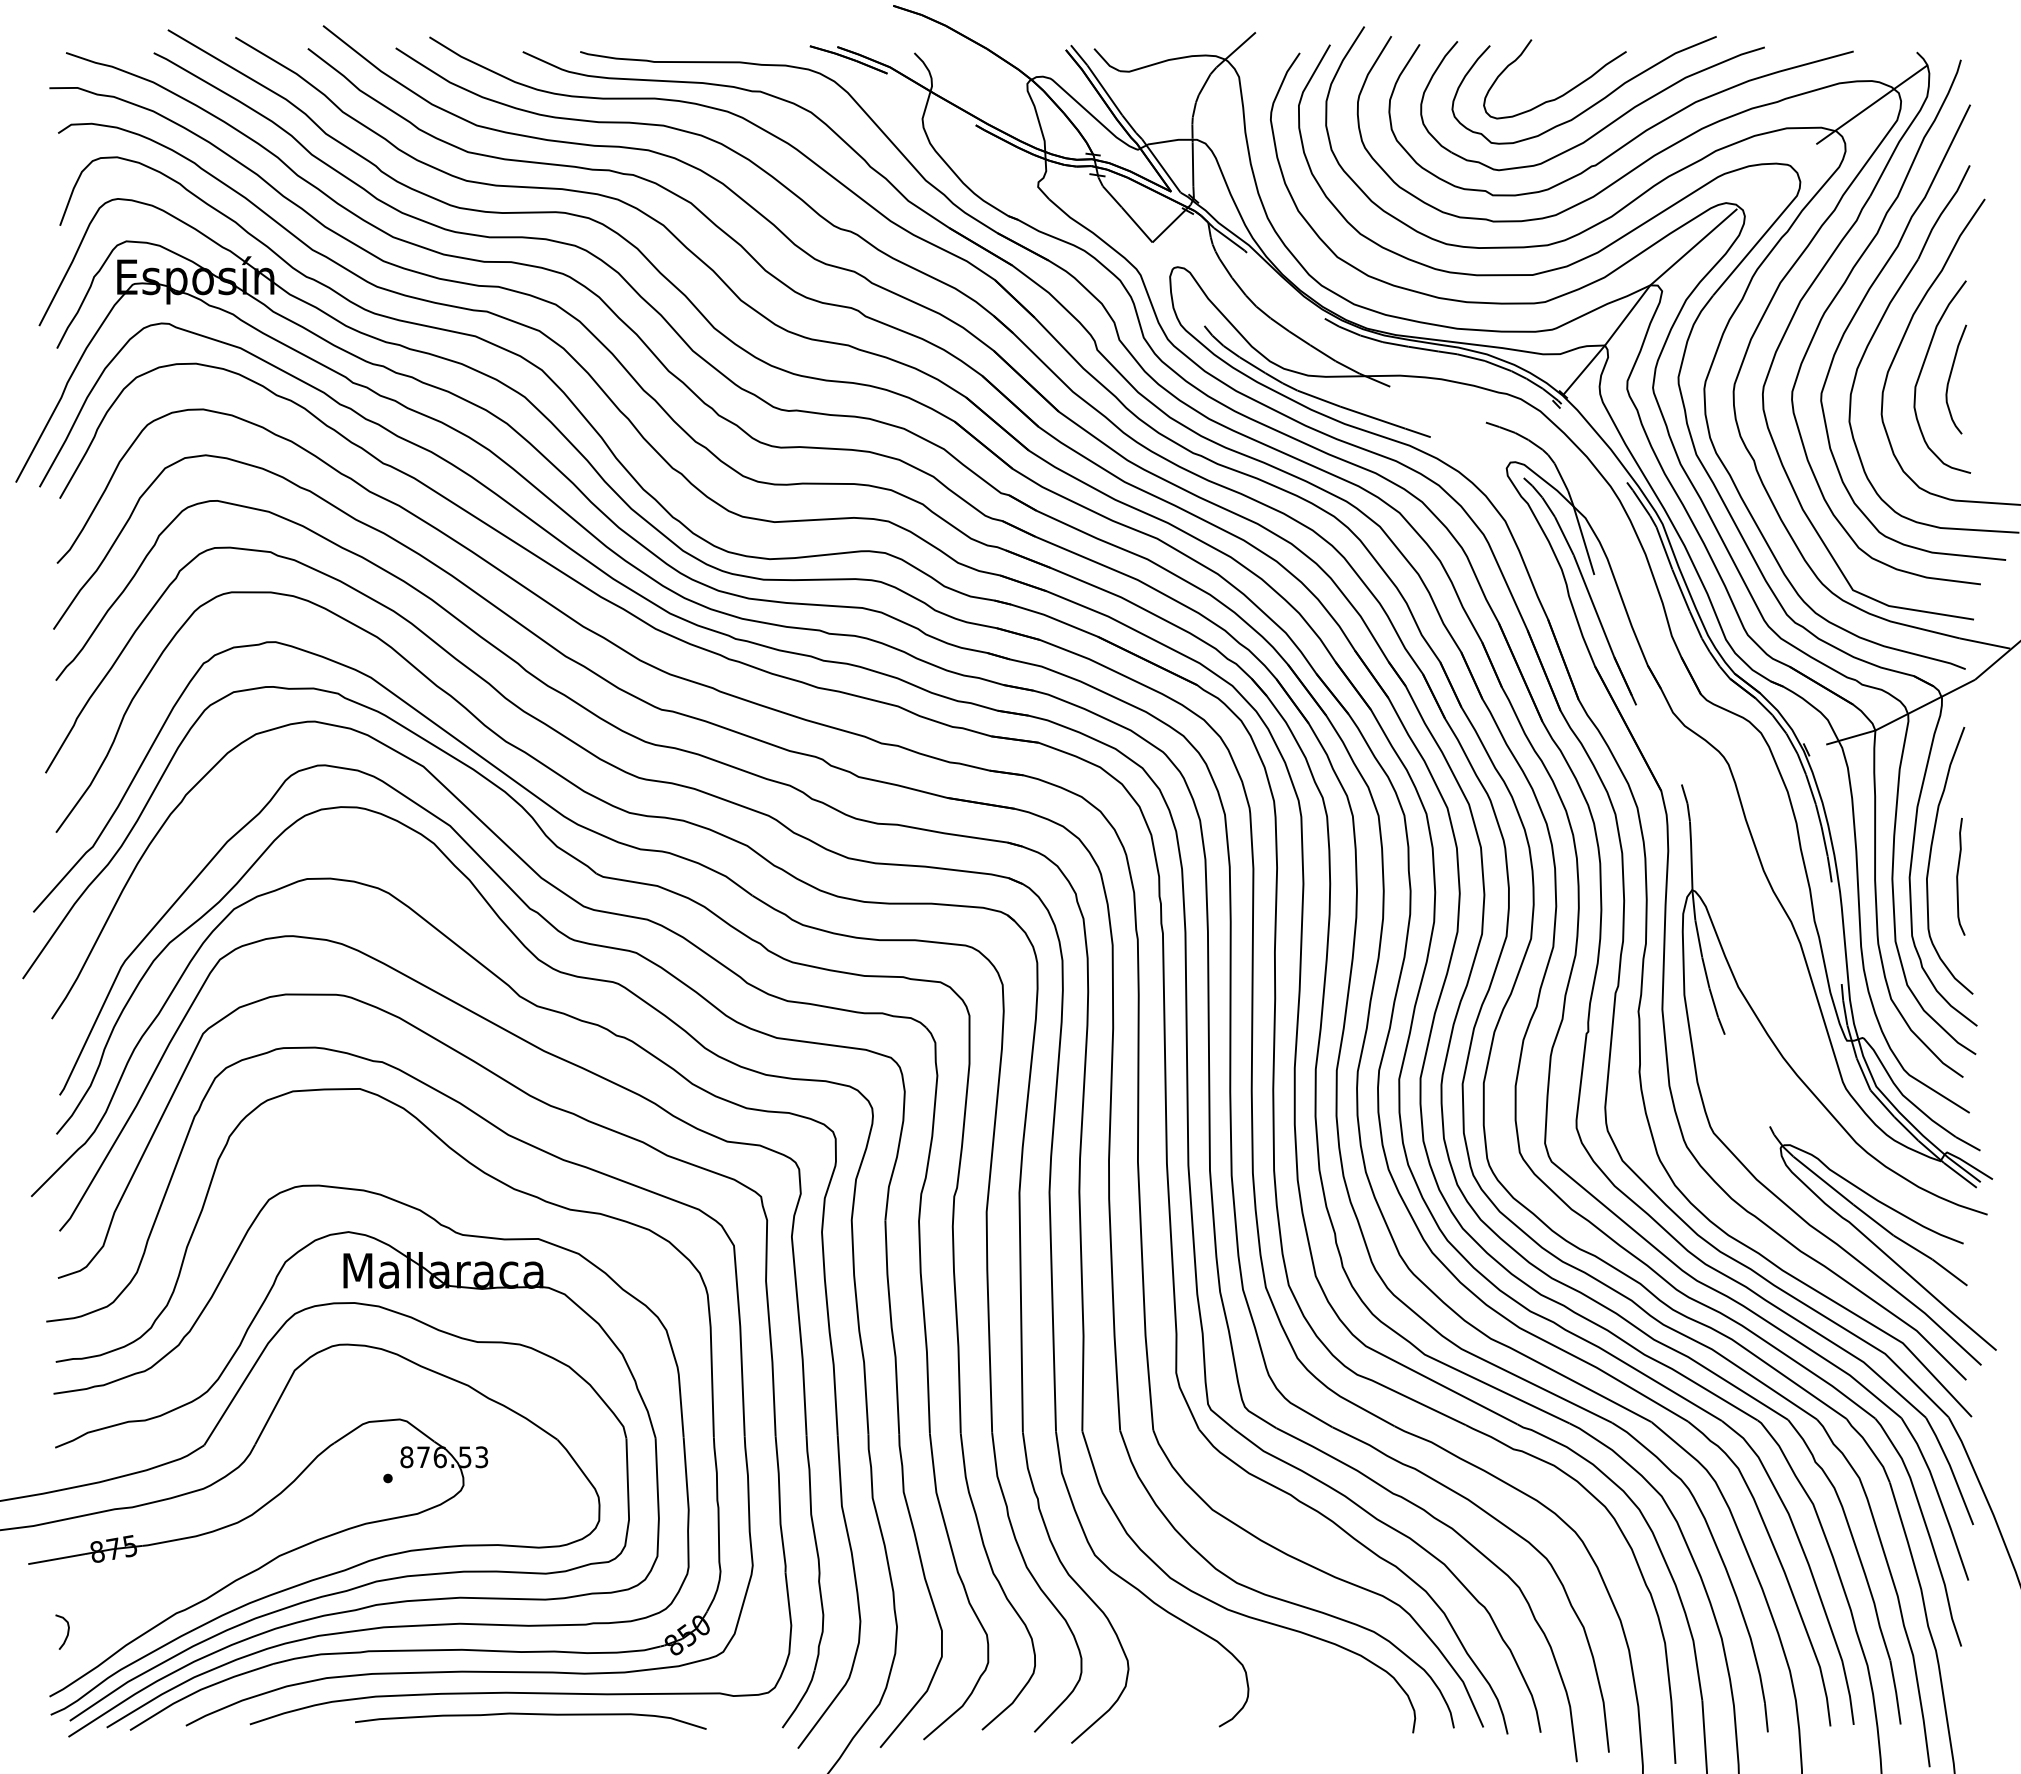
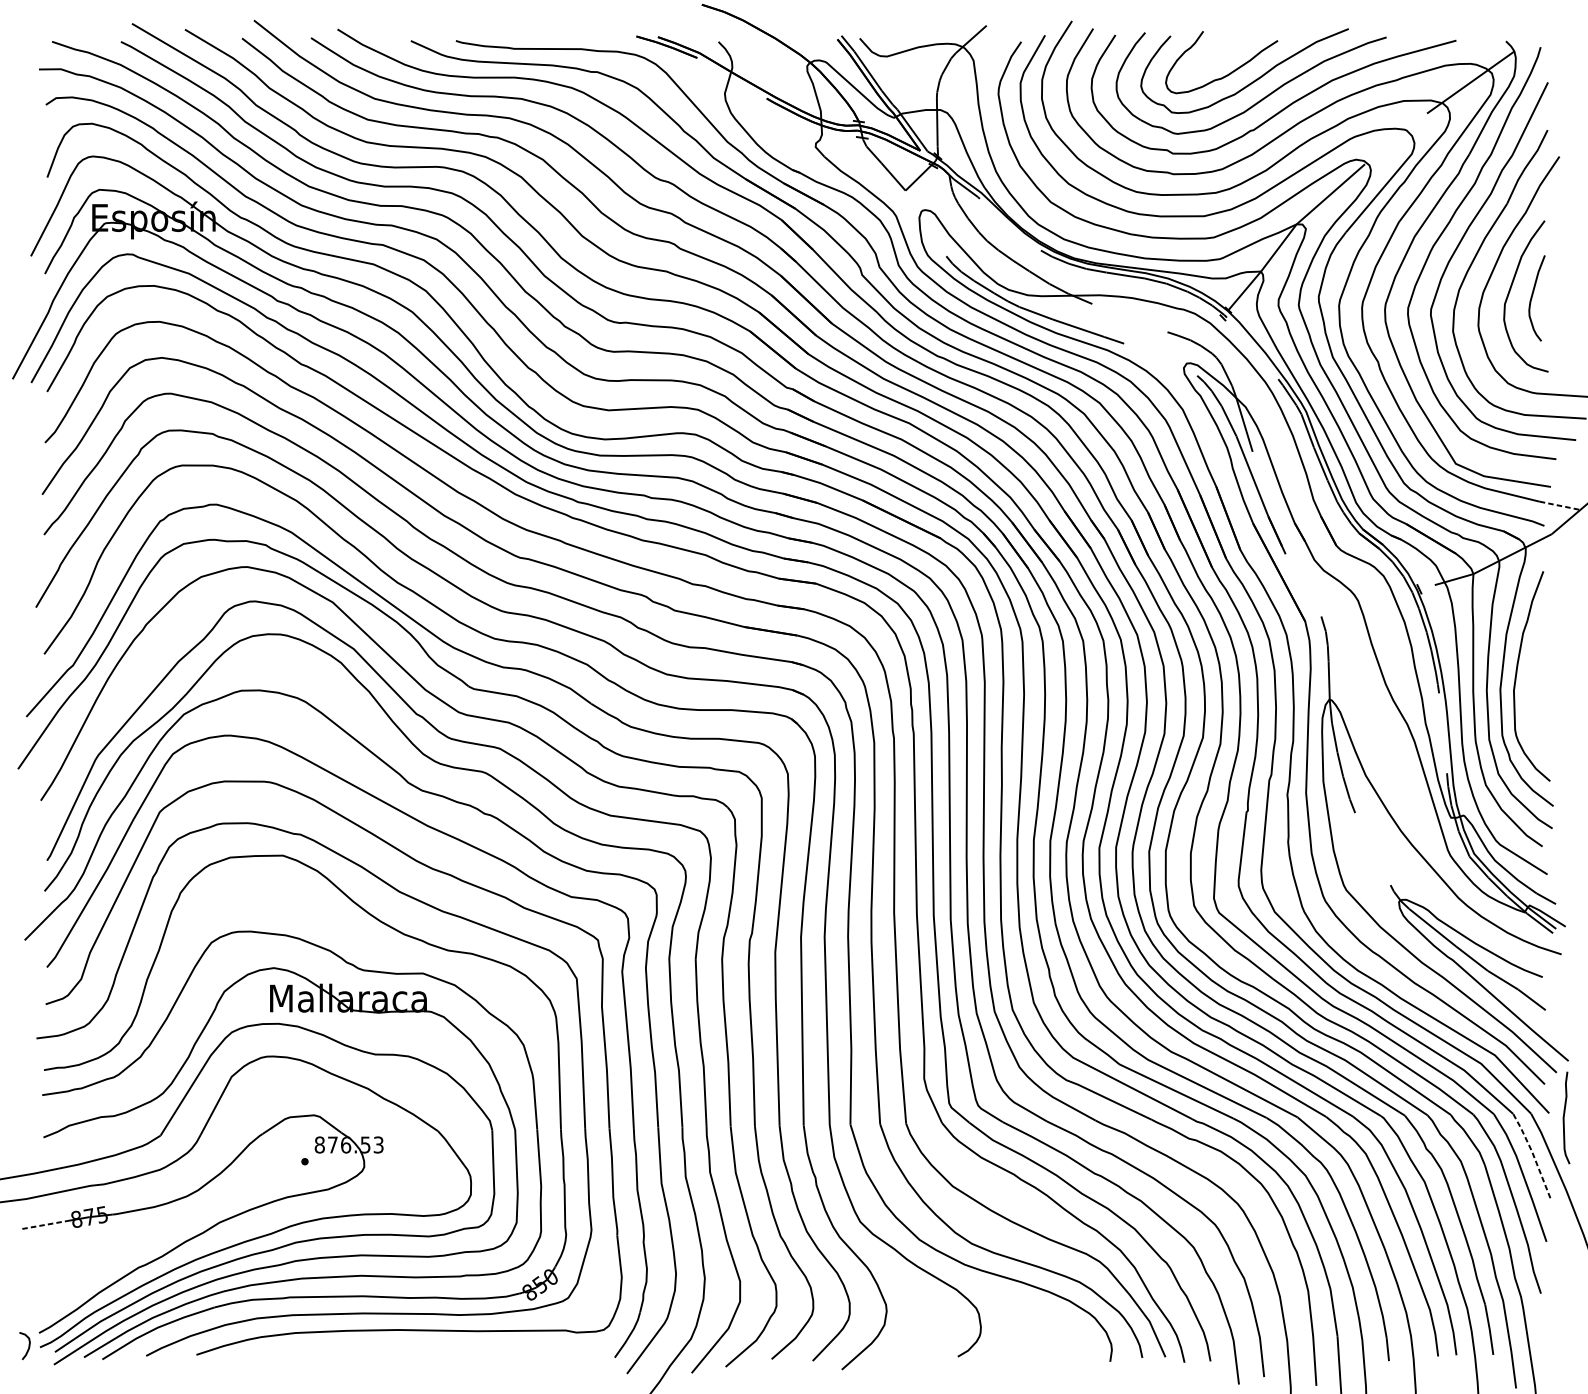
line: (1985, 643) -> (1559, 505), solid -> dashed
curve: (1958, 876) -> (1564, 1117), moved
line: (1951, 1468) -> (1533, 1153), solid -> dashed
line: (56, 1559) -> (44, 1225), solid -> dashed
curve: (67, 1631) -> (28, 1345), moved
curve: (530, 1714) -> (416, 1347), removed

